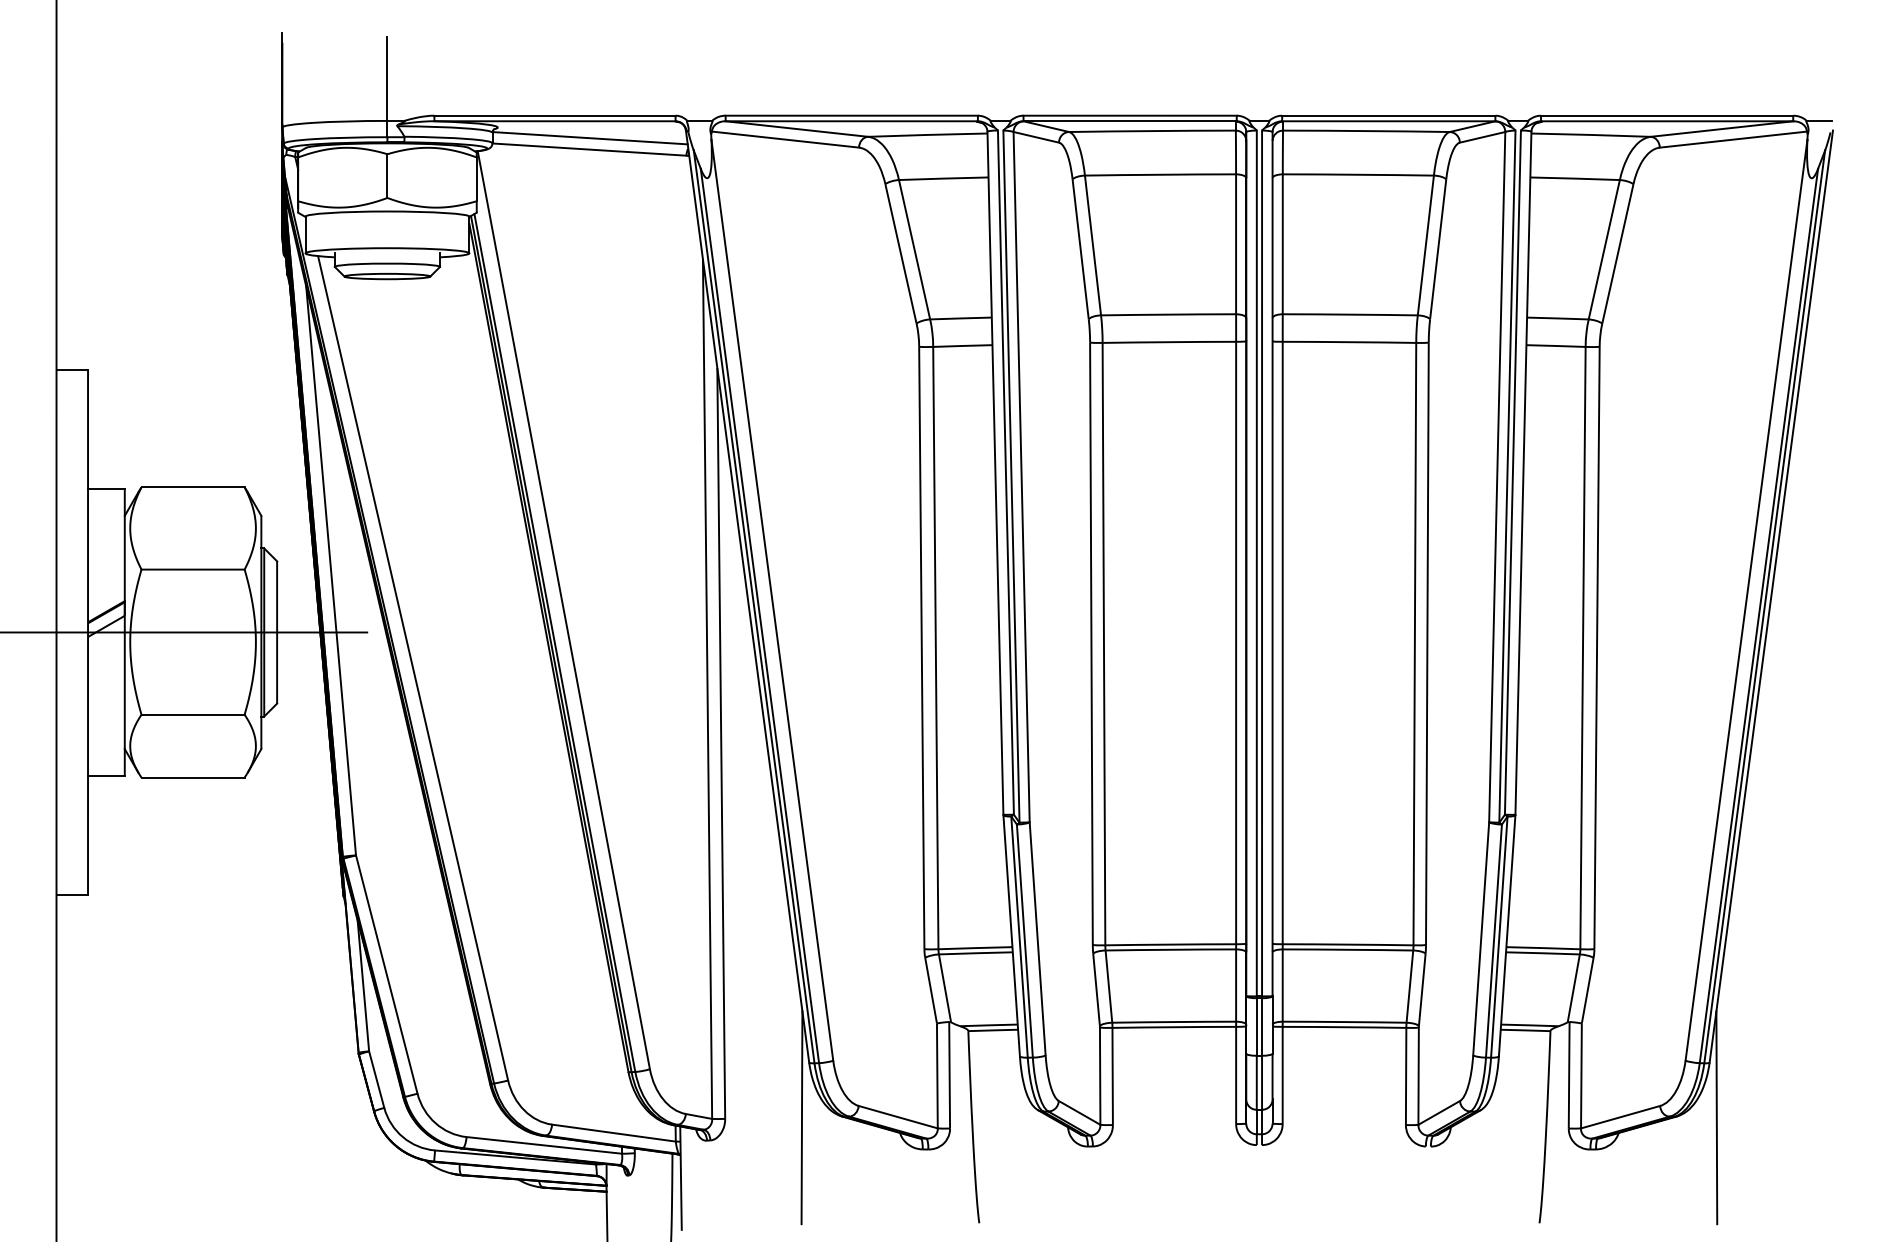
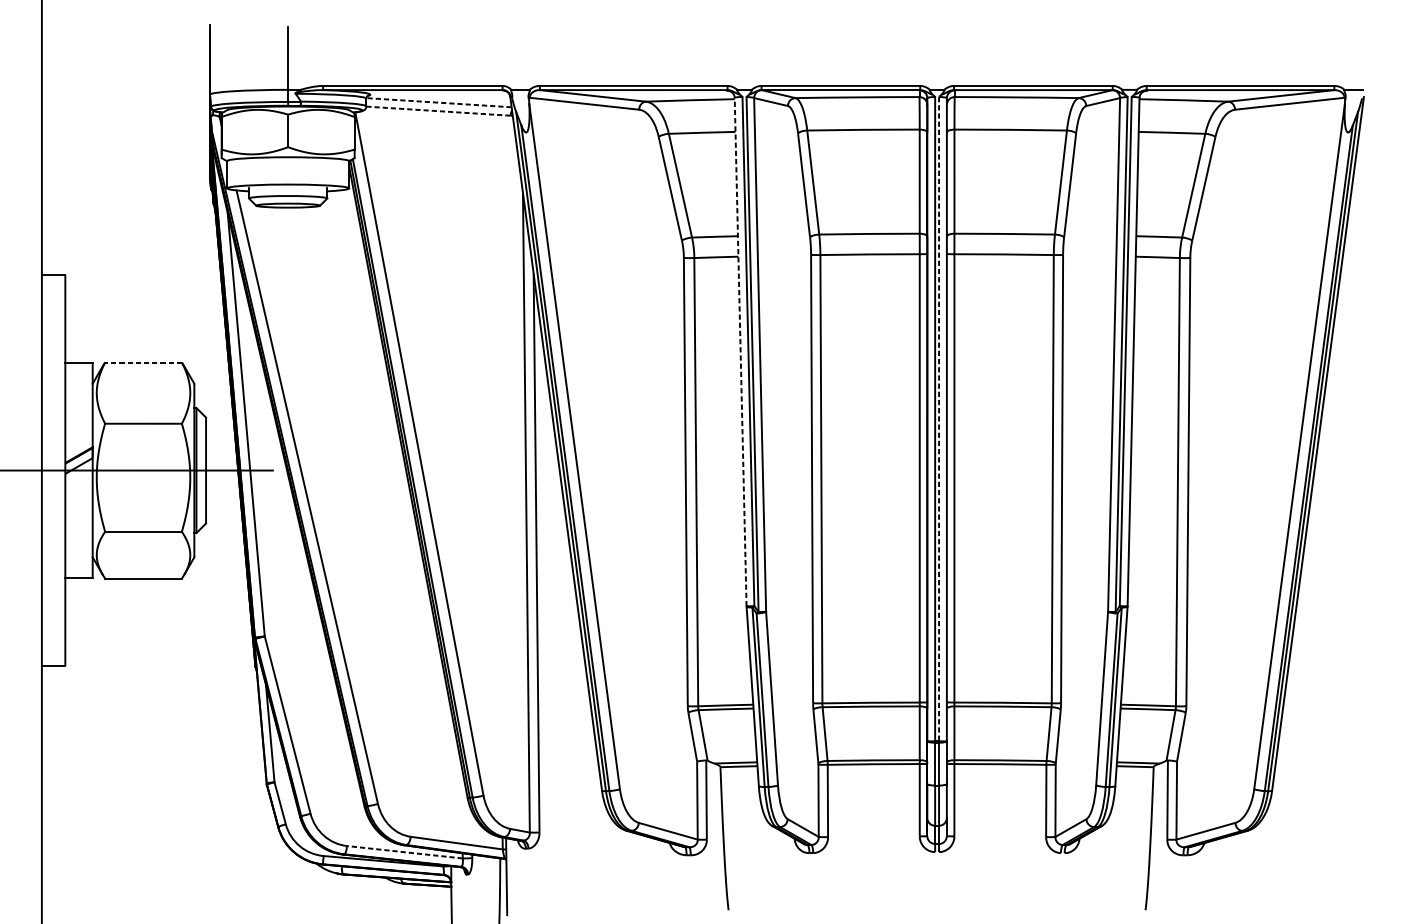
line: (590, 138) -> (439, 102), solid -> dashed
line: (589, 149) -> (438, 111), solid -> dashed
line: (995, 472) -> (740, 351), solid -> dashed
line: (193, 487) -> (143, 362), solid -> dashed
line: (1262, 563) -> (939, 419), solid -> dashed
line: (801, 1117) -> (596, 831), removed
line: (1716, 1117) -> (1277, 831), removed
line: (543, 1145) -> (404, 852), solid -> dashed

